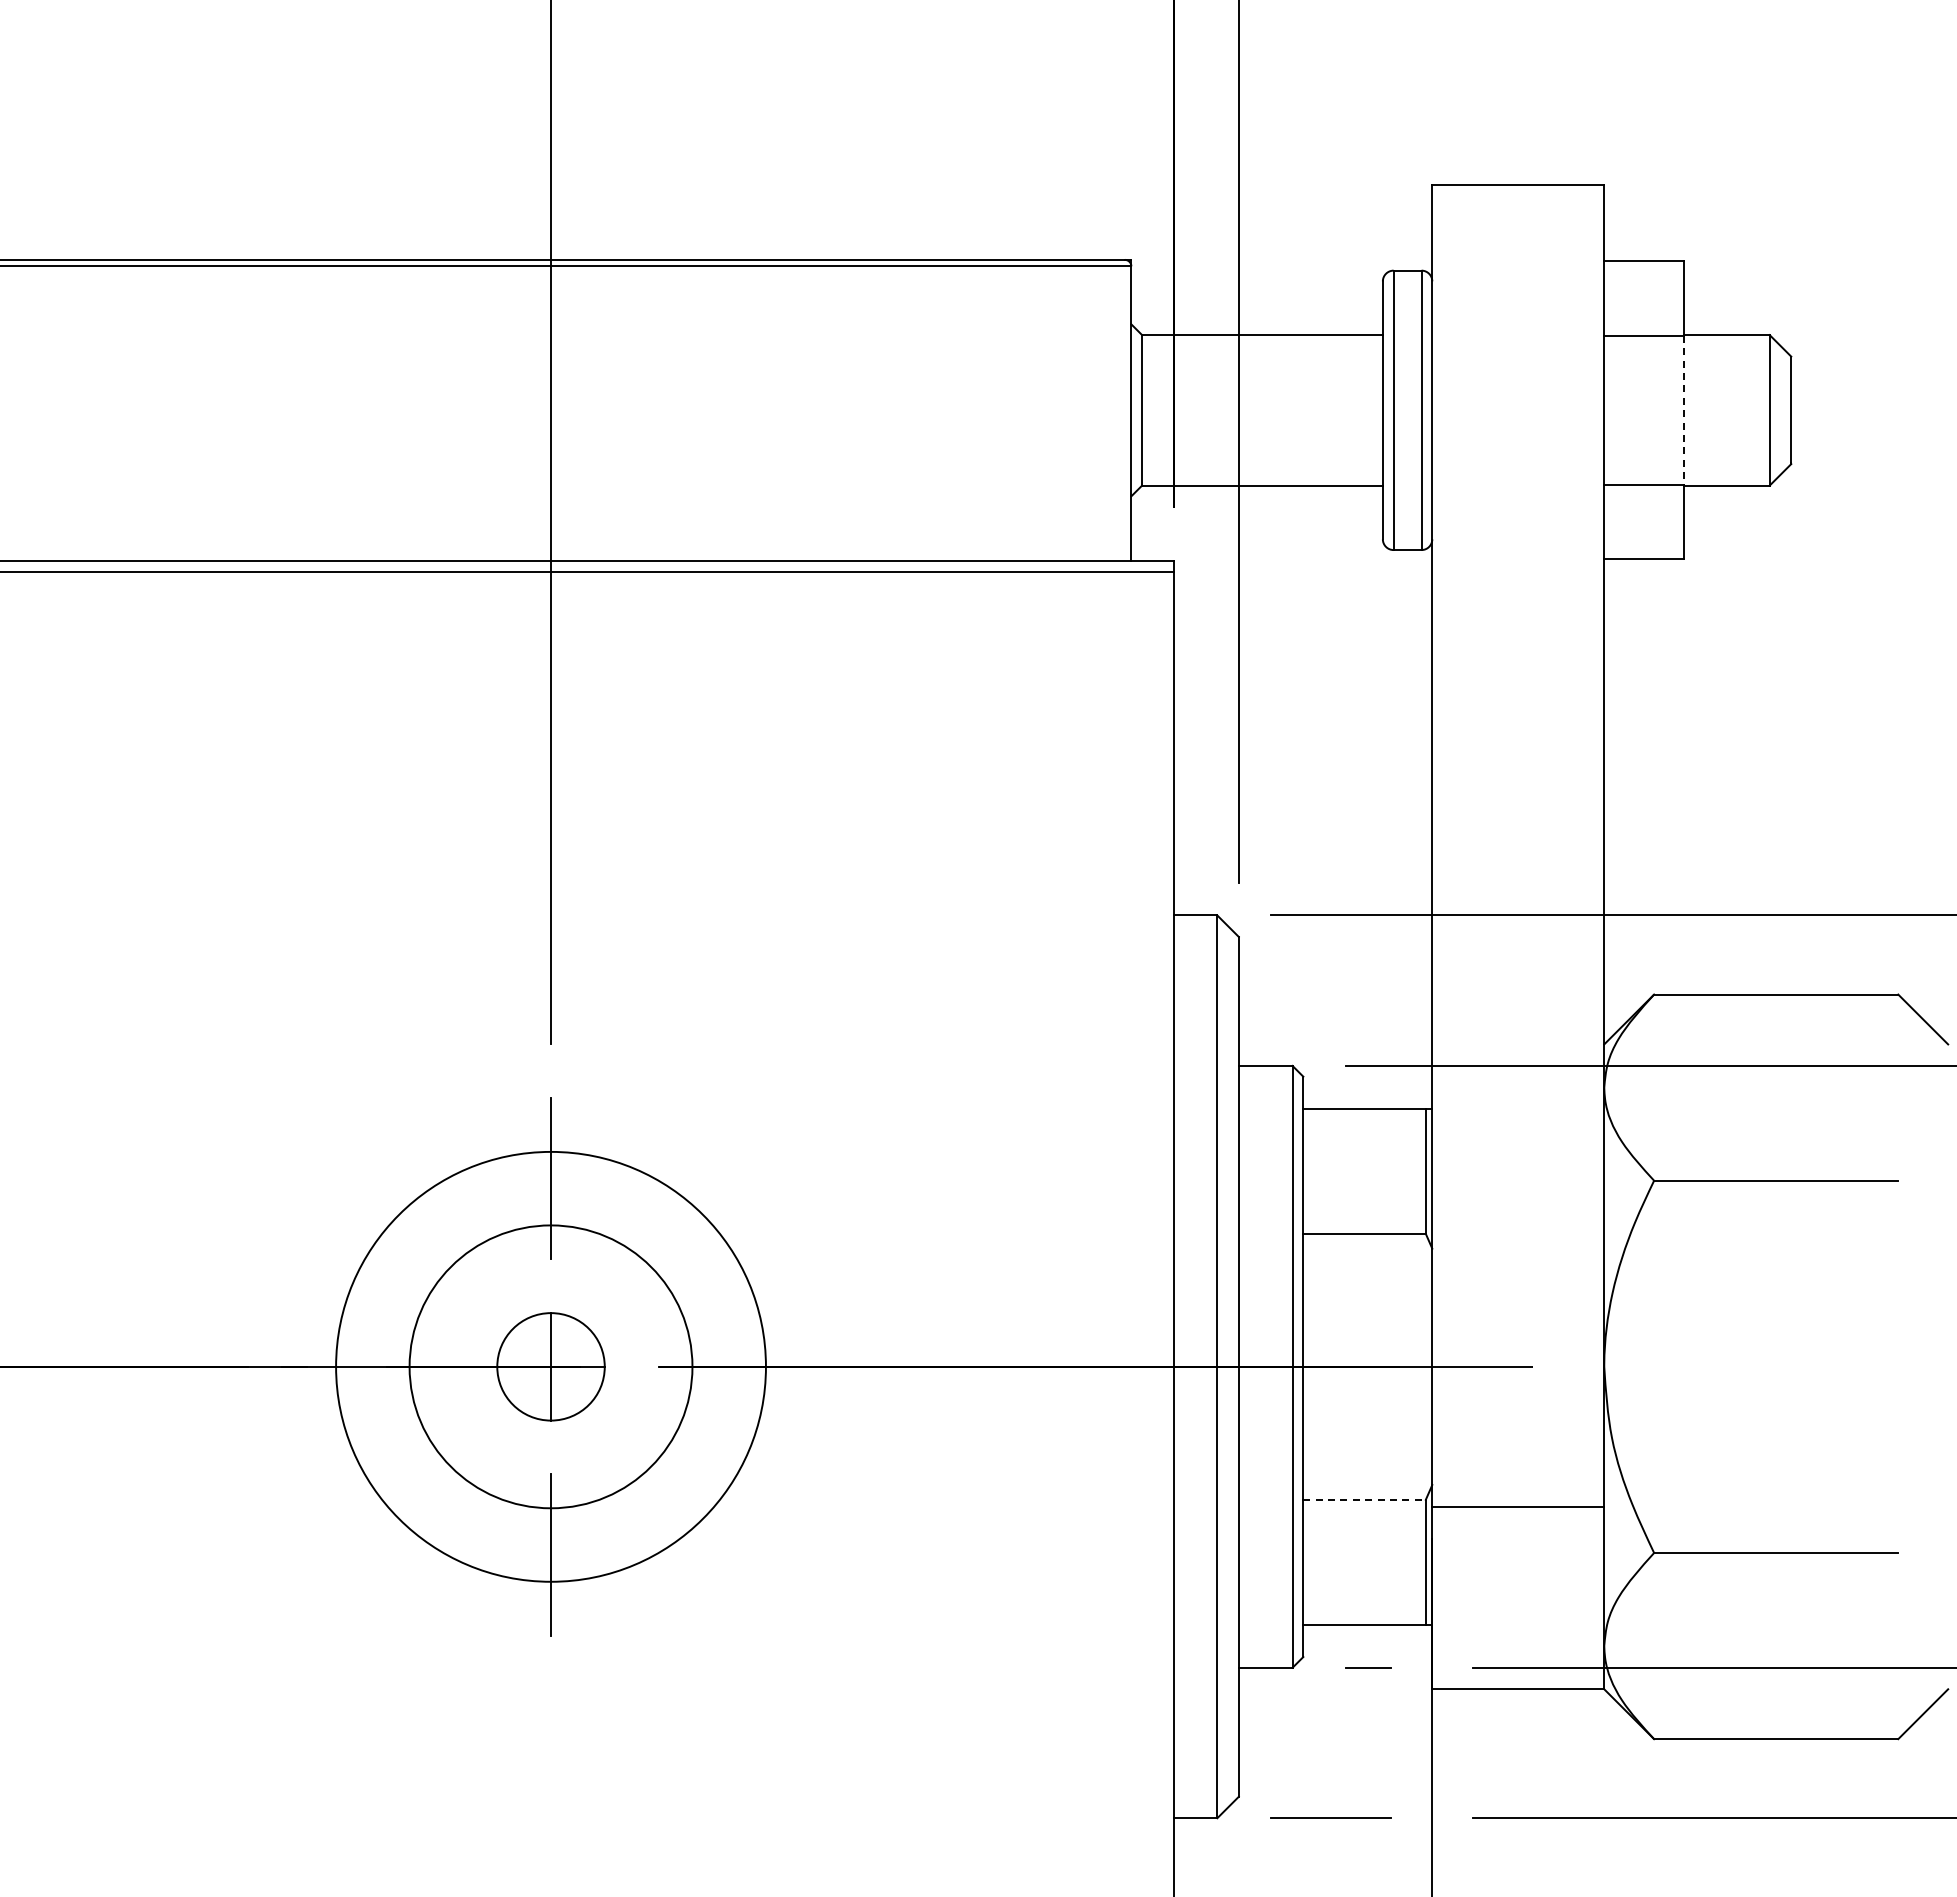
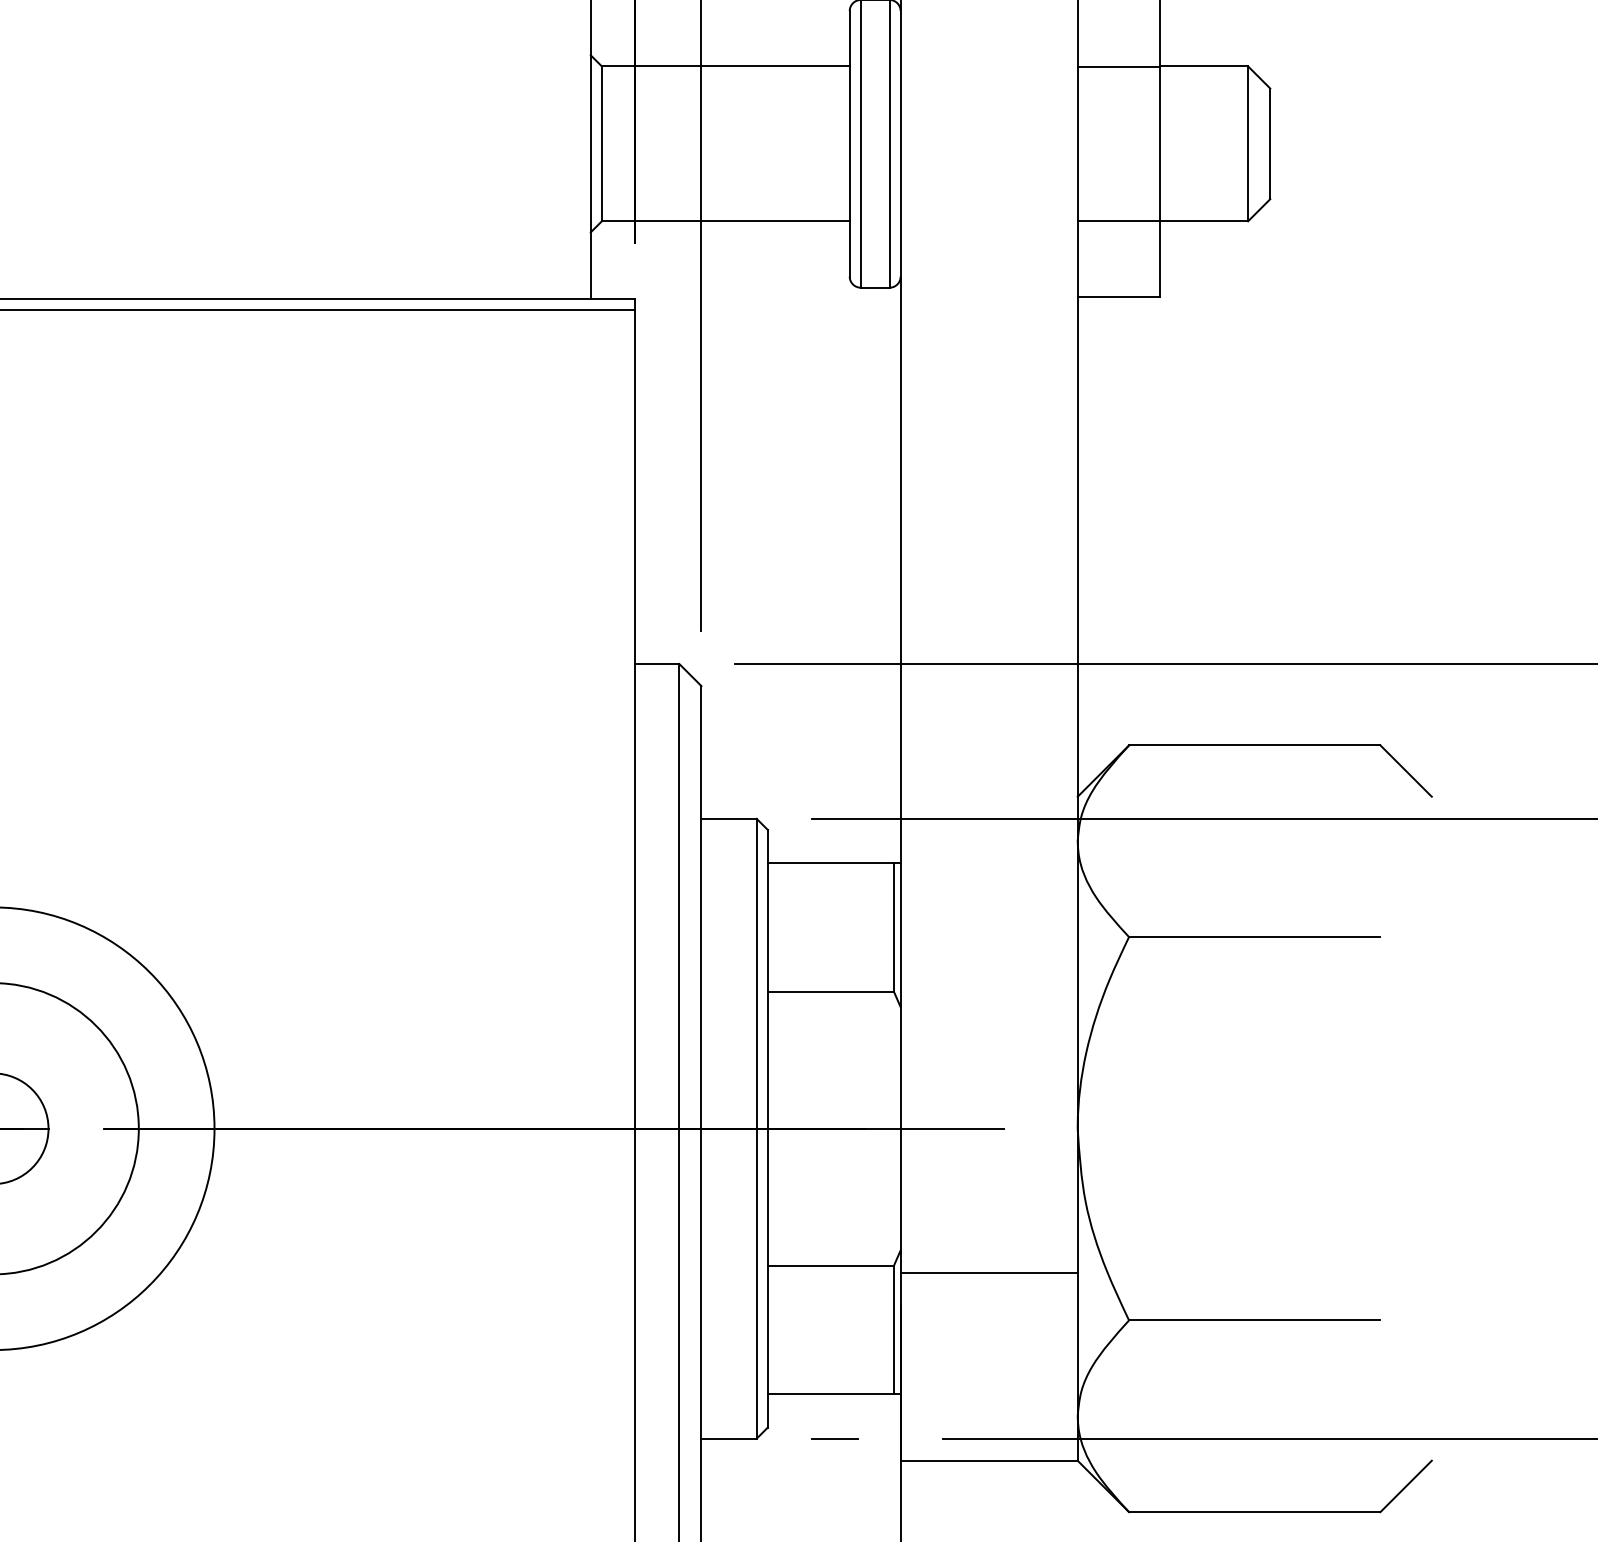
line: (1683, 410) -> (1159, 144), dashed -> solid
line: (1365, 1499) -> (831, 1265), dashed -> solid

